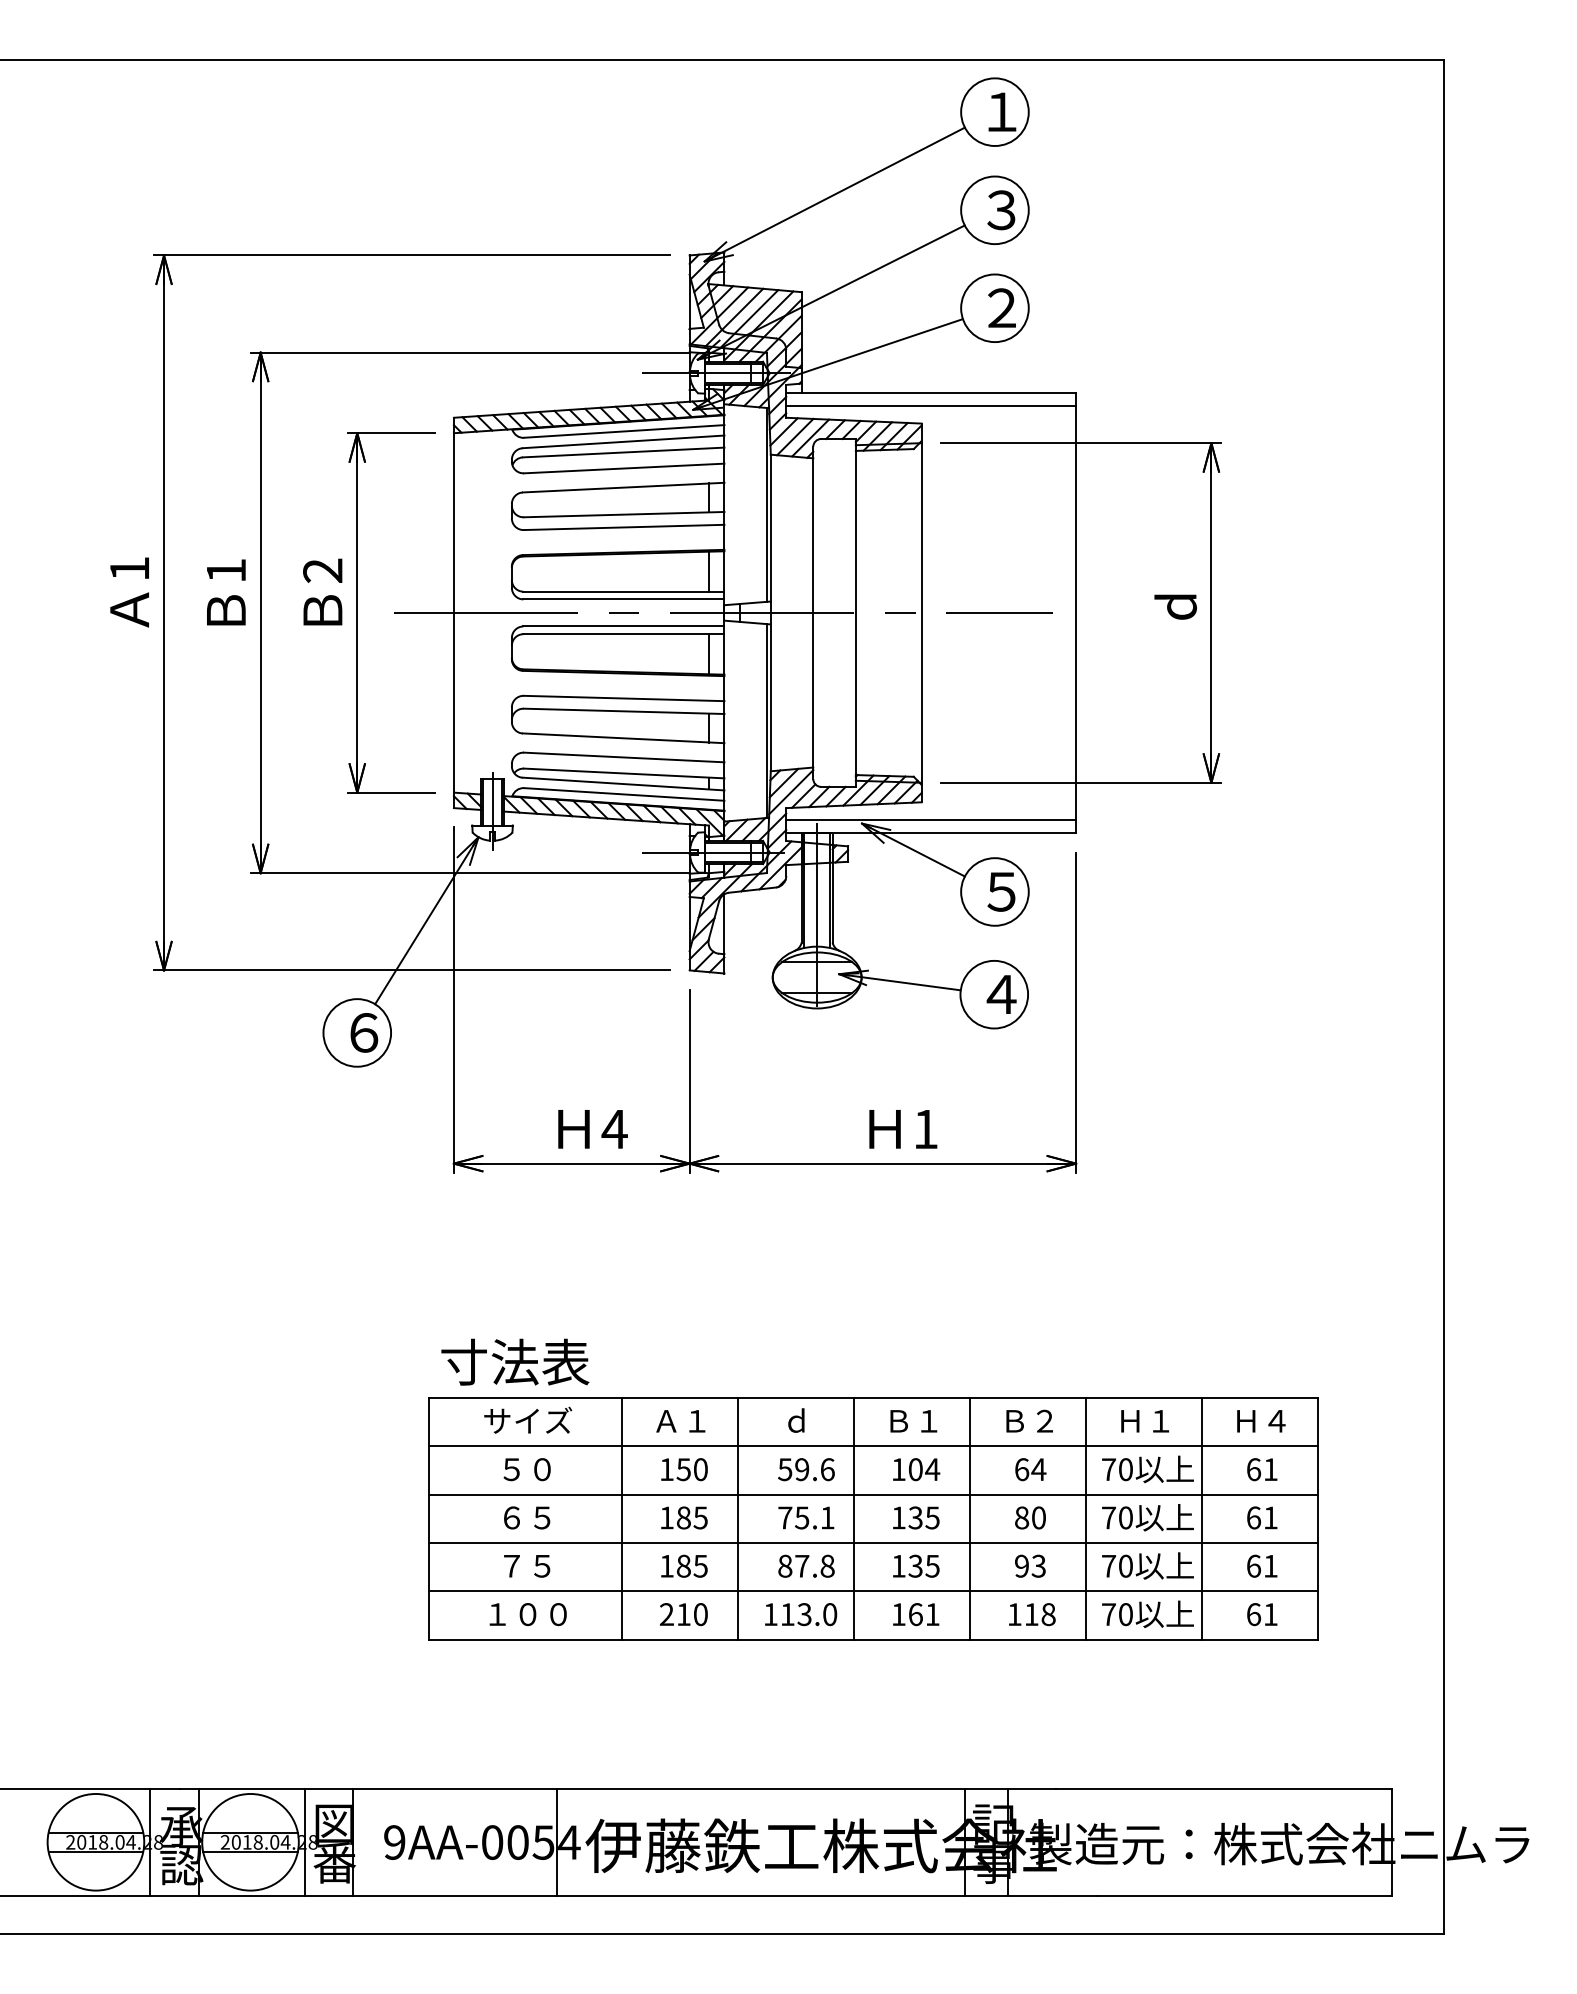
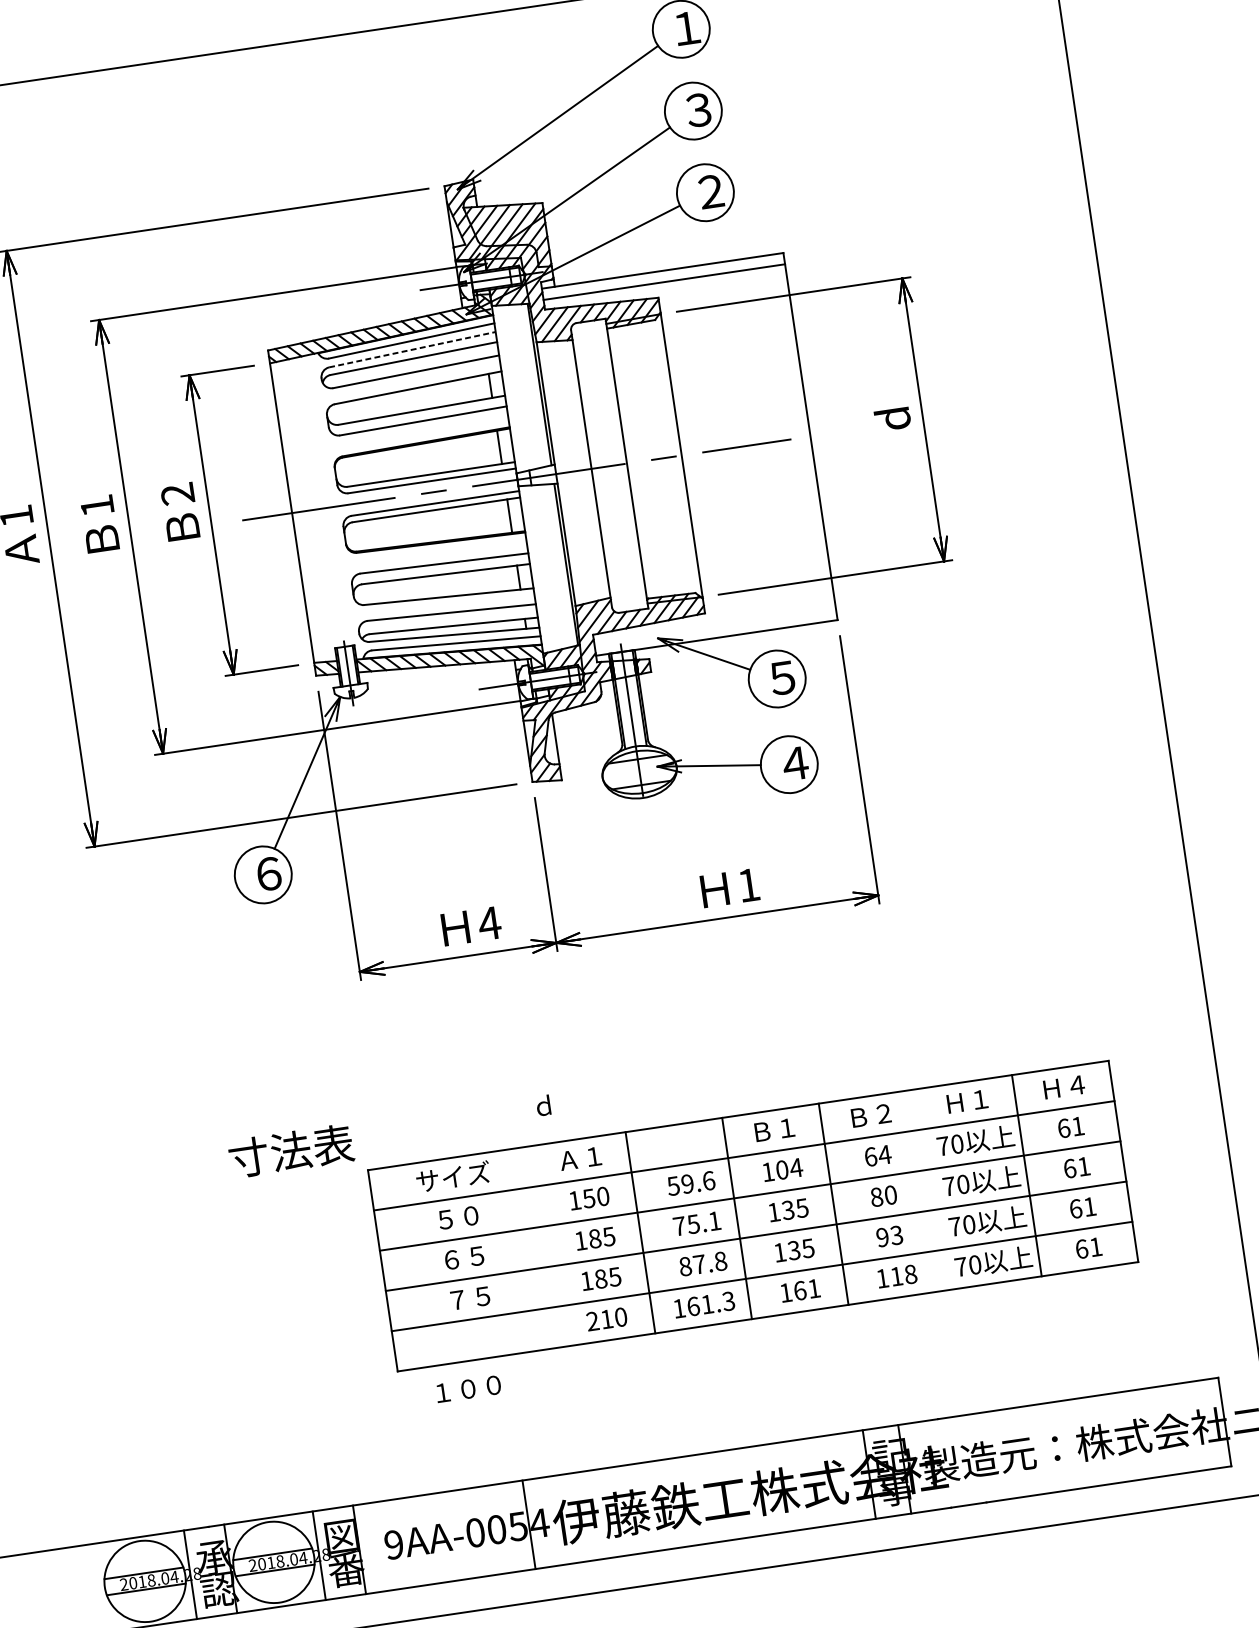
line: (624, 441) -> (413, 349), solid -> dashed
line: (931, 819) -> (715, 626), removed
text: (515, 1361) -> (291, 1150), moved
text: (796, 1420) -> (543, 1105), moved
line: (622, 1518) -> (543, 1246), removed
line: (1086, 1518) -> (930, 1189), removed
text: (527, 1614) -> (467, 1389), moved
text: (809, 1614) -> (711, 1303), 113.0 -> 161.3

